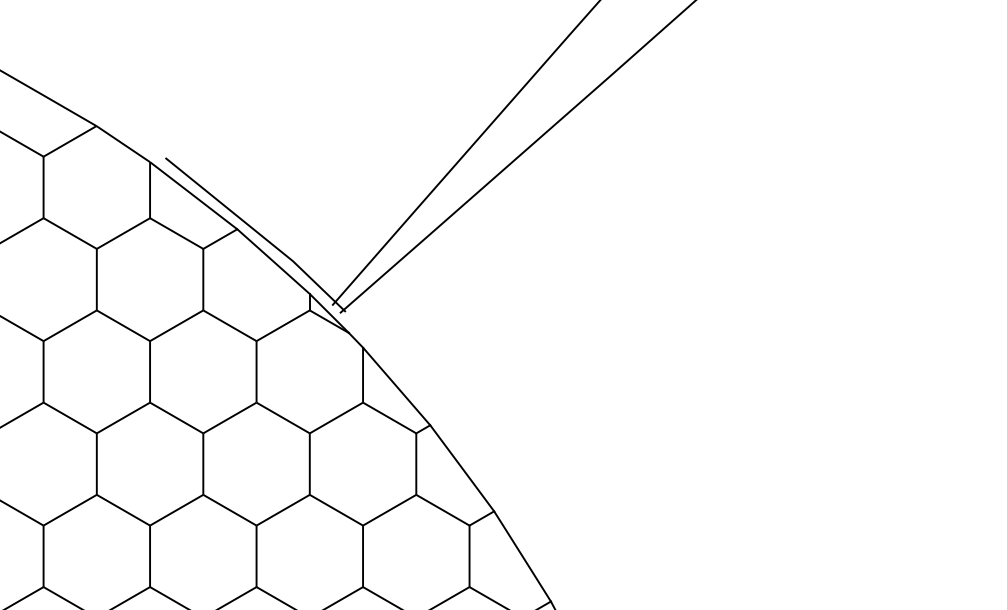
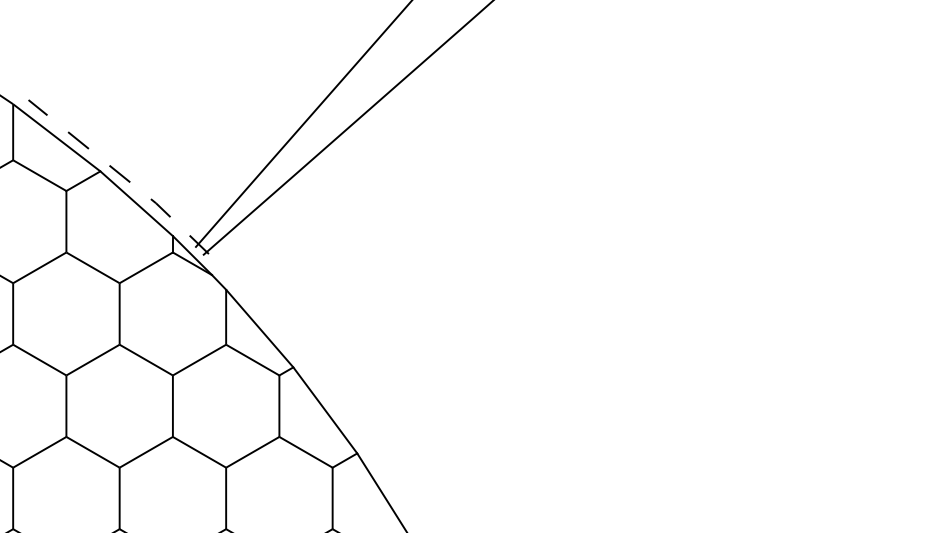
line: (258, 233) -> (121, 175), solid -> dashed

